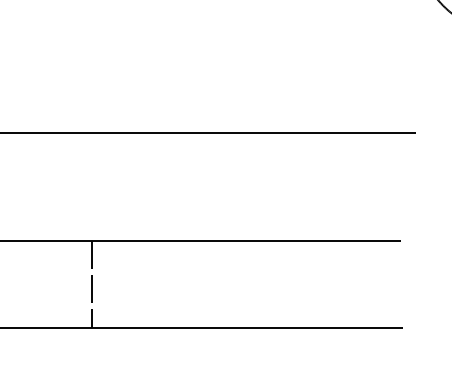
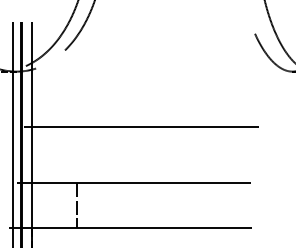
line: (91, 284) -> (76, 205), moved

